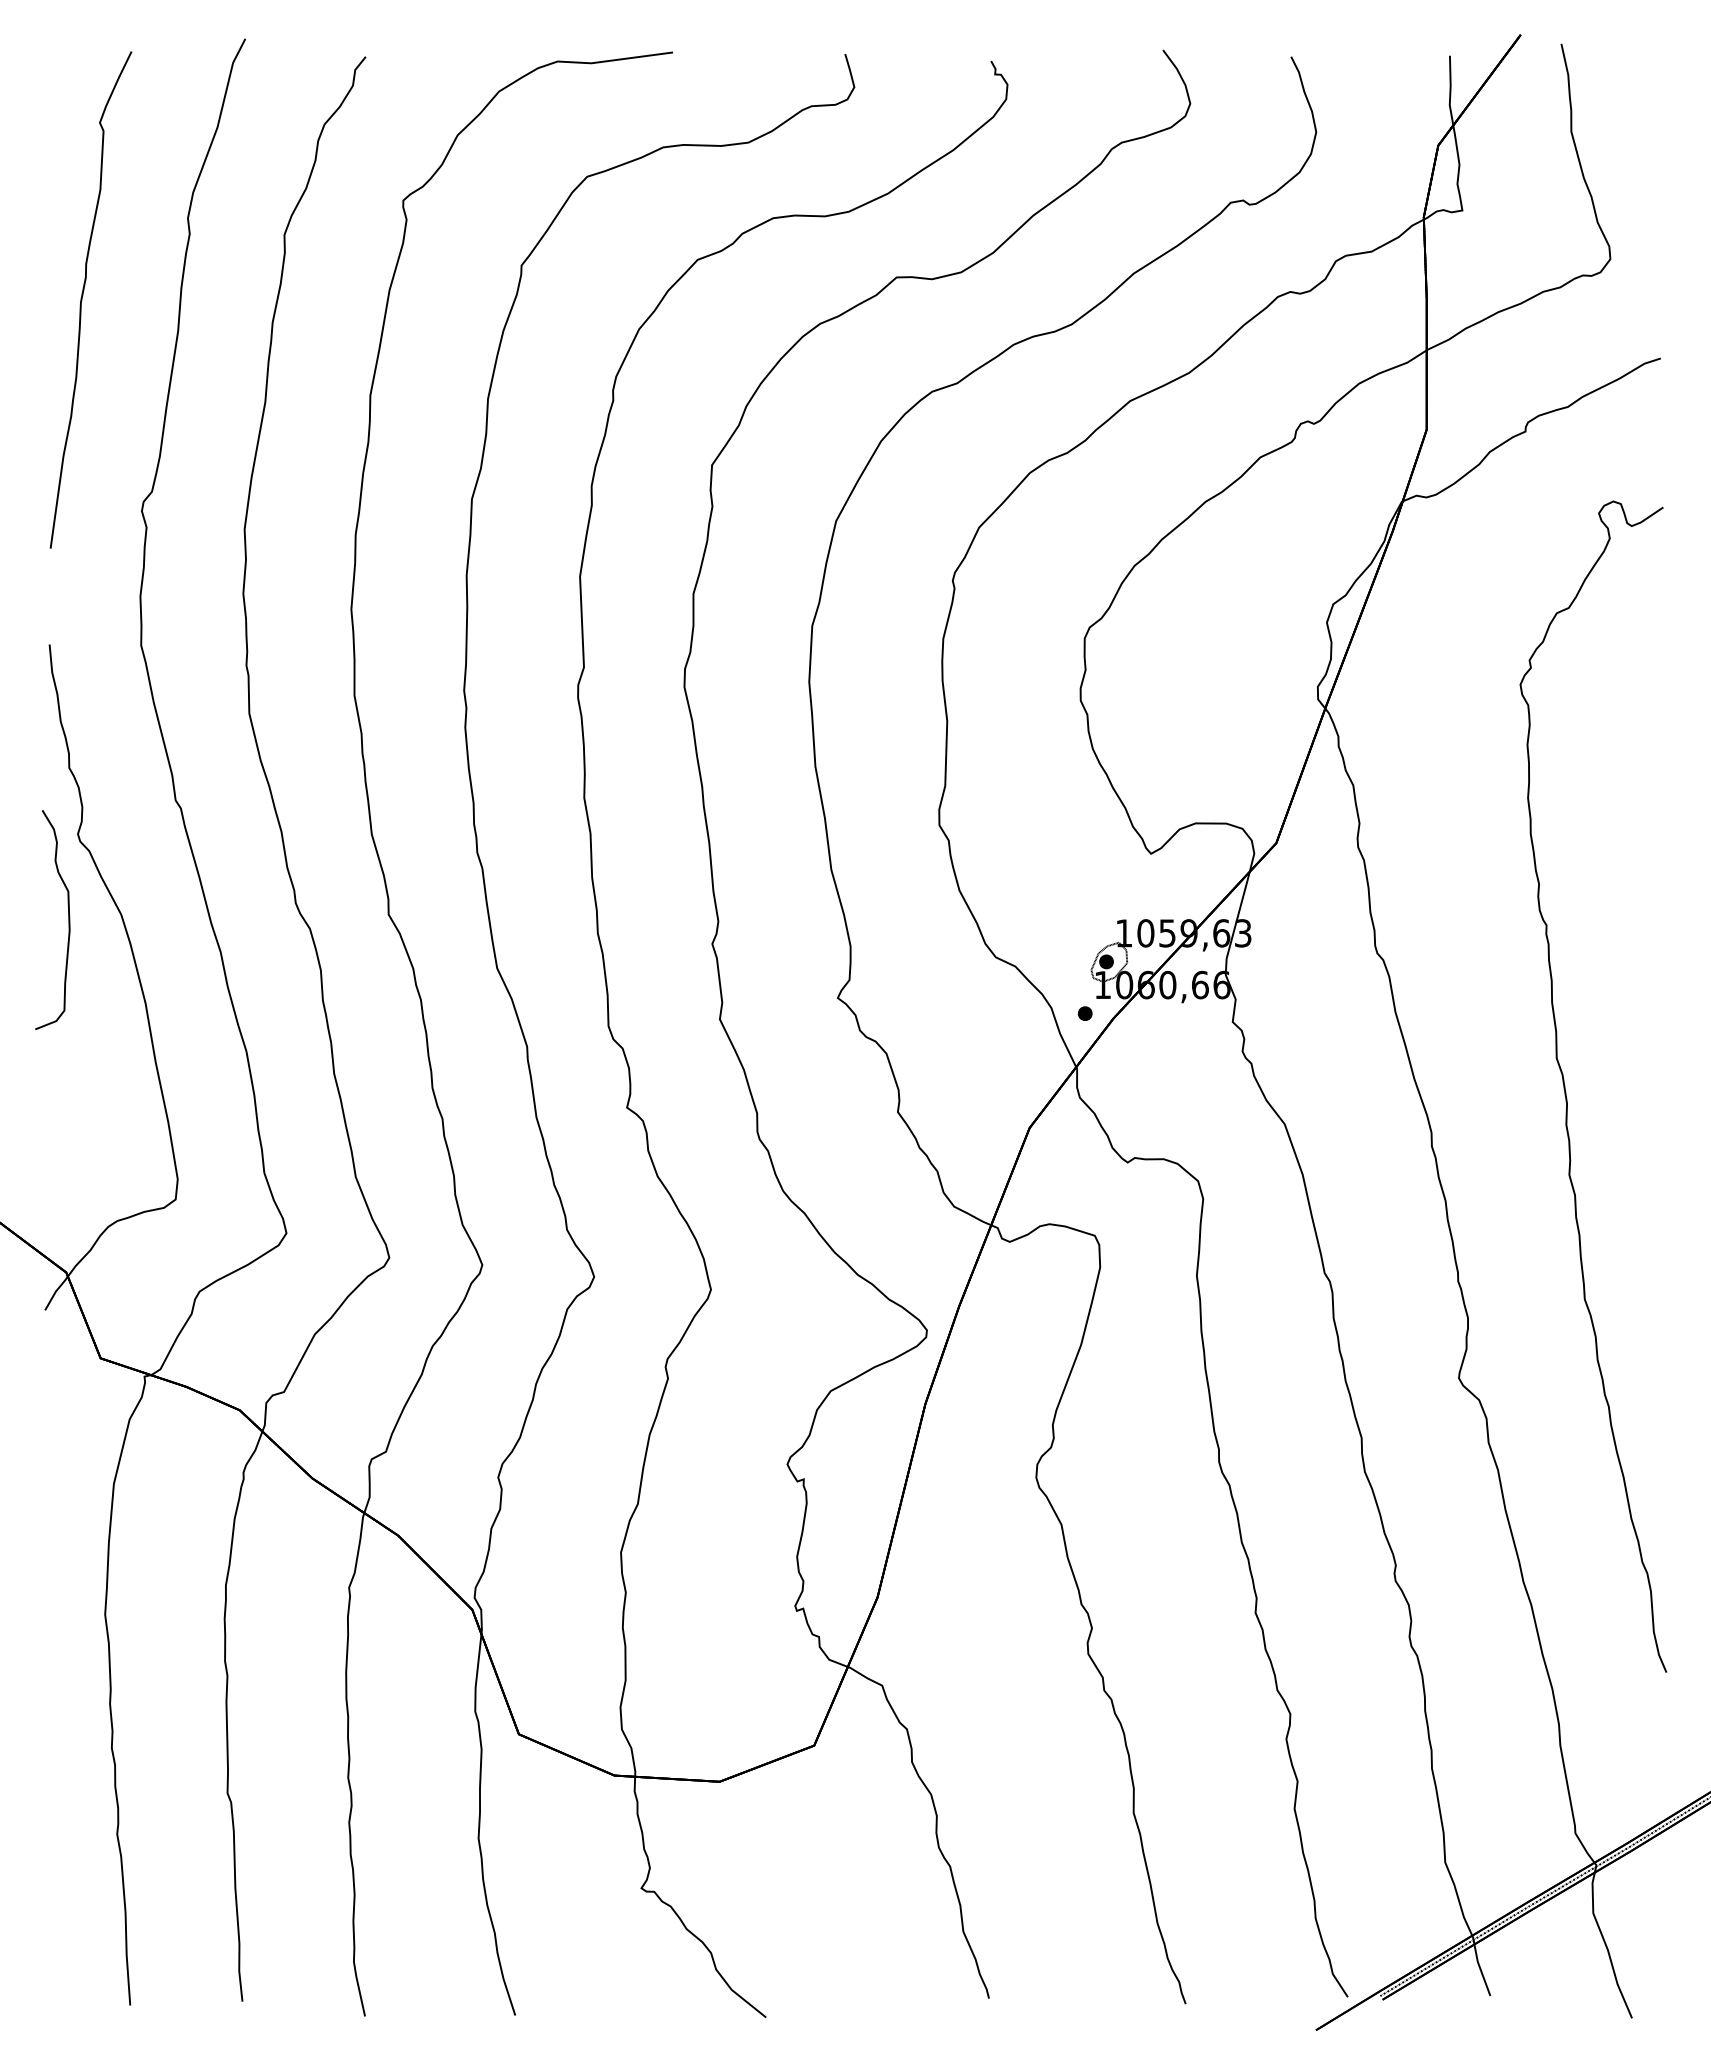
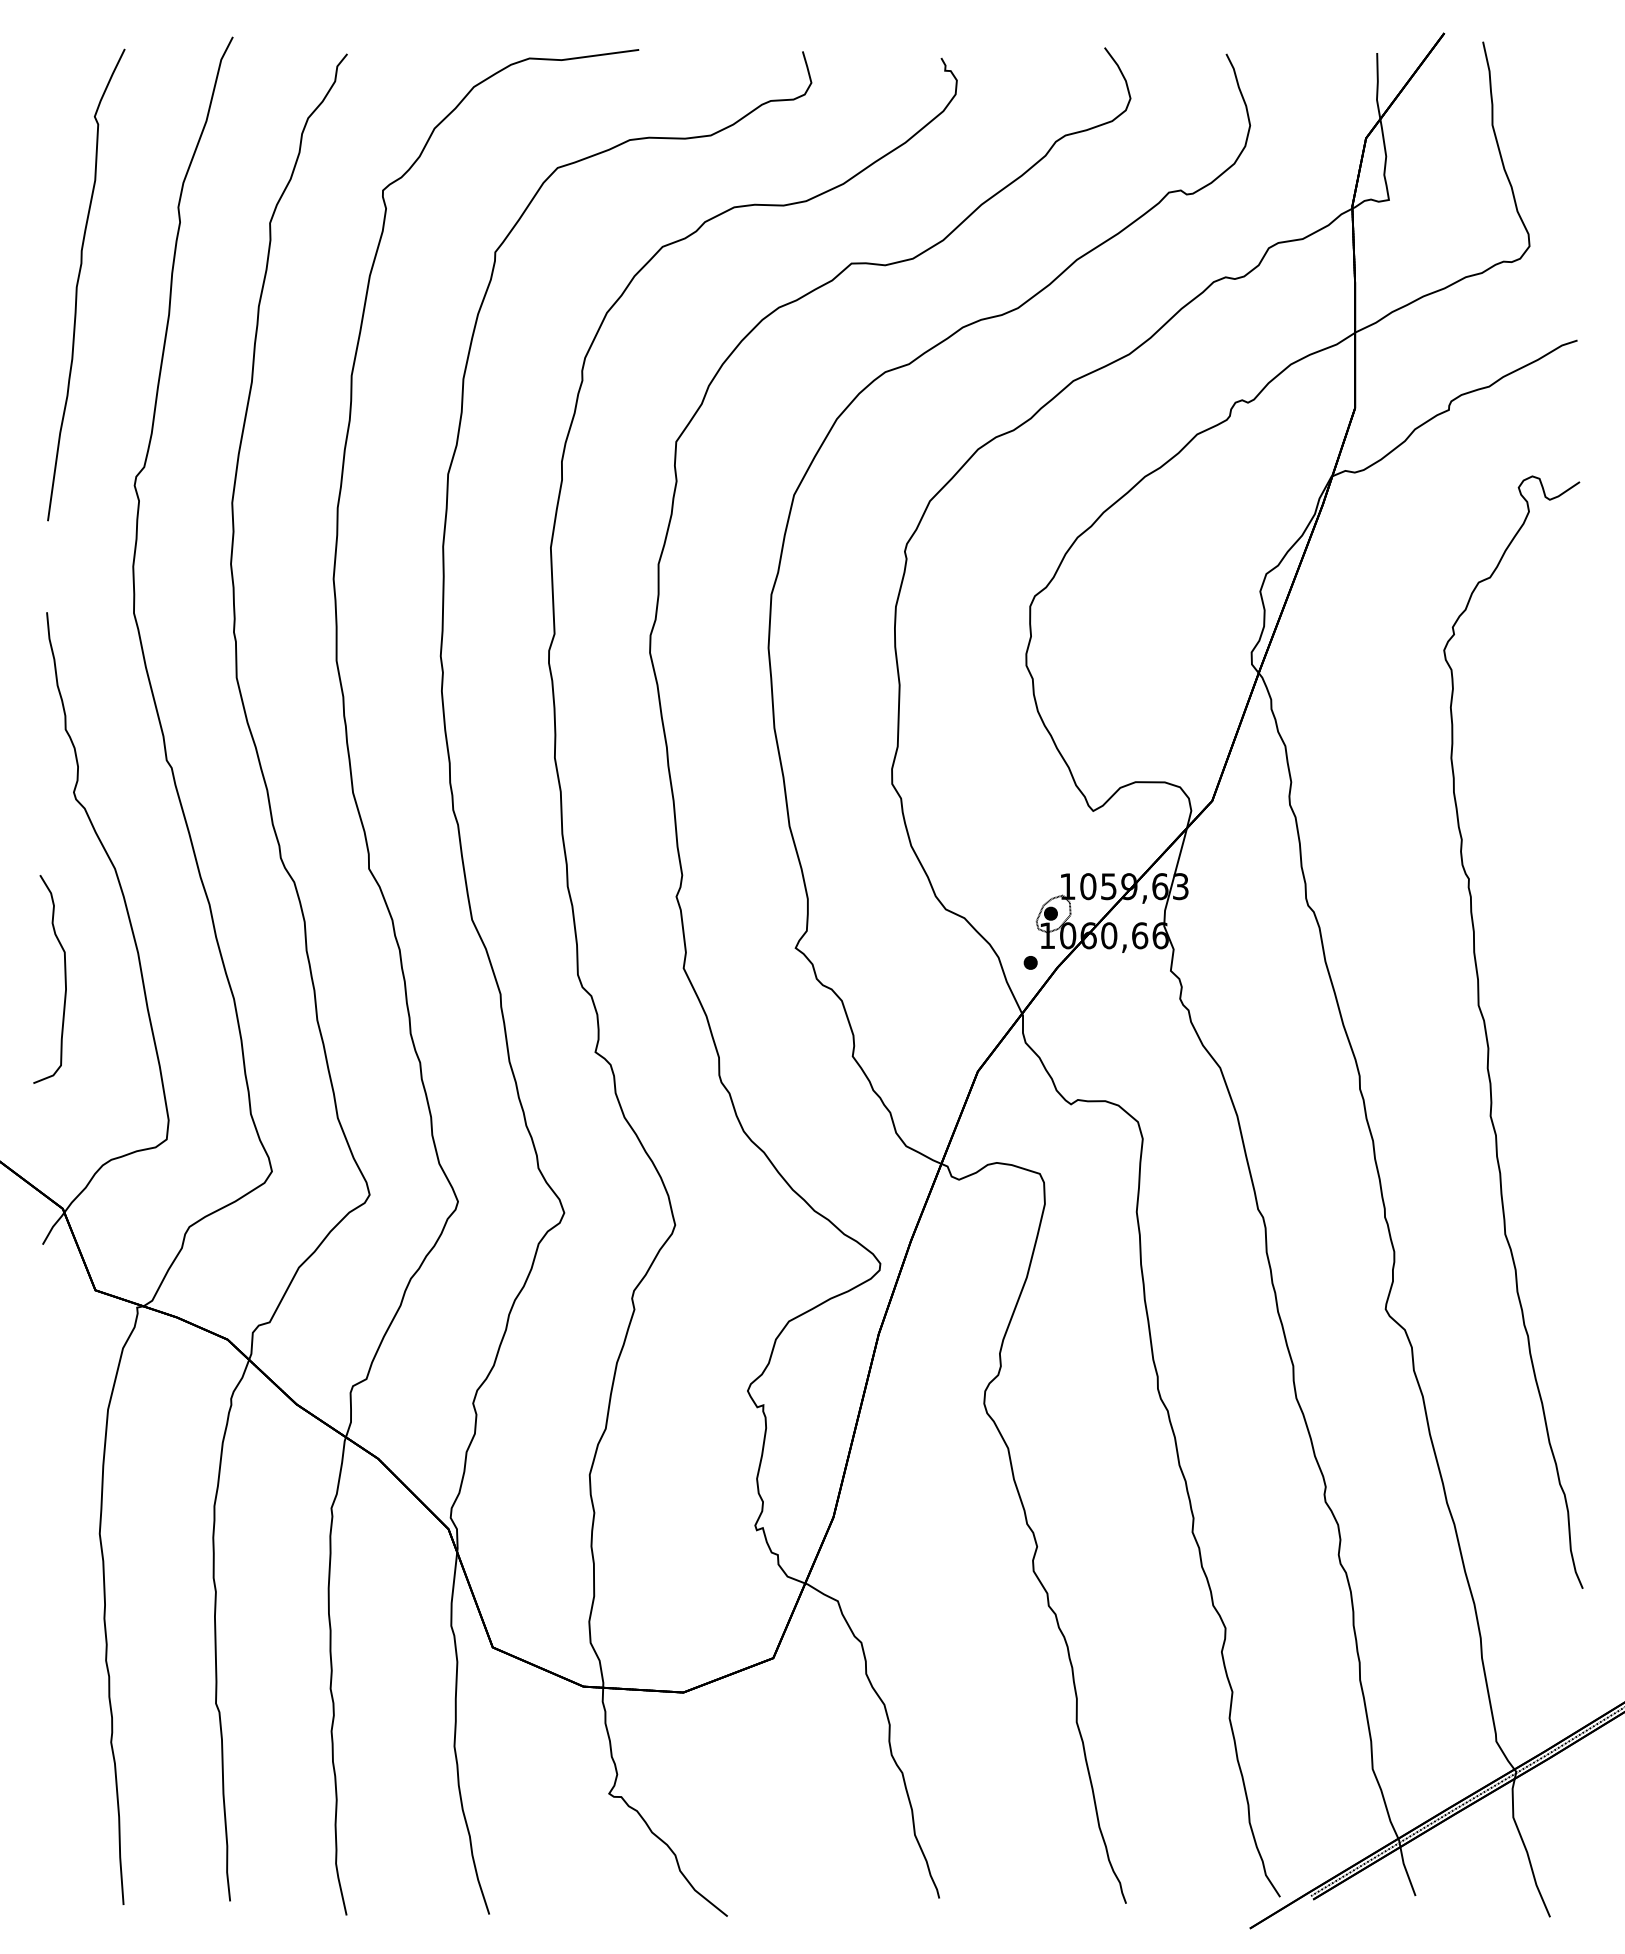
part: (68, 919) -> (64, 978), moved

